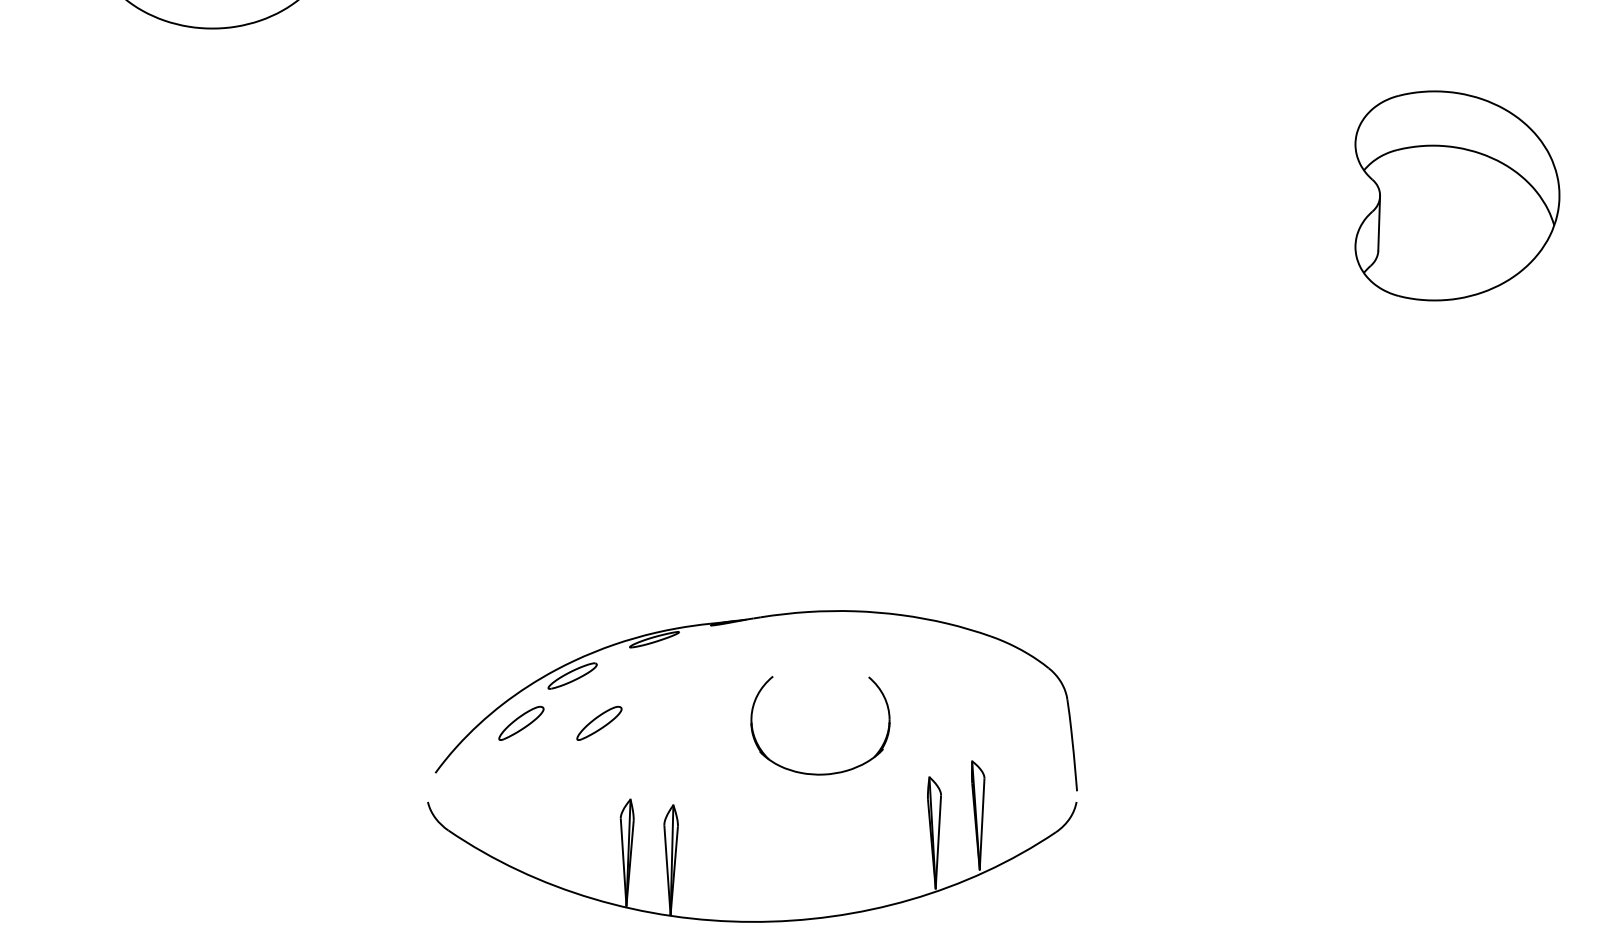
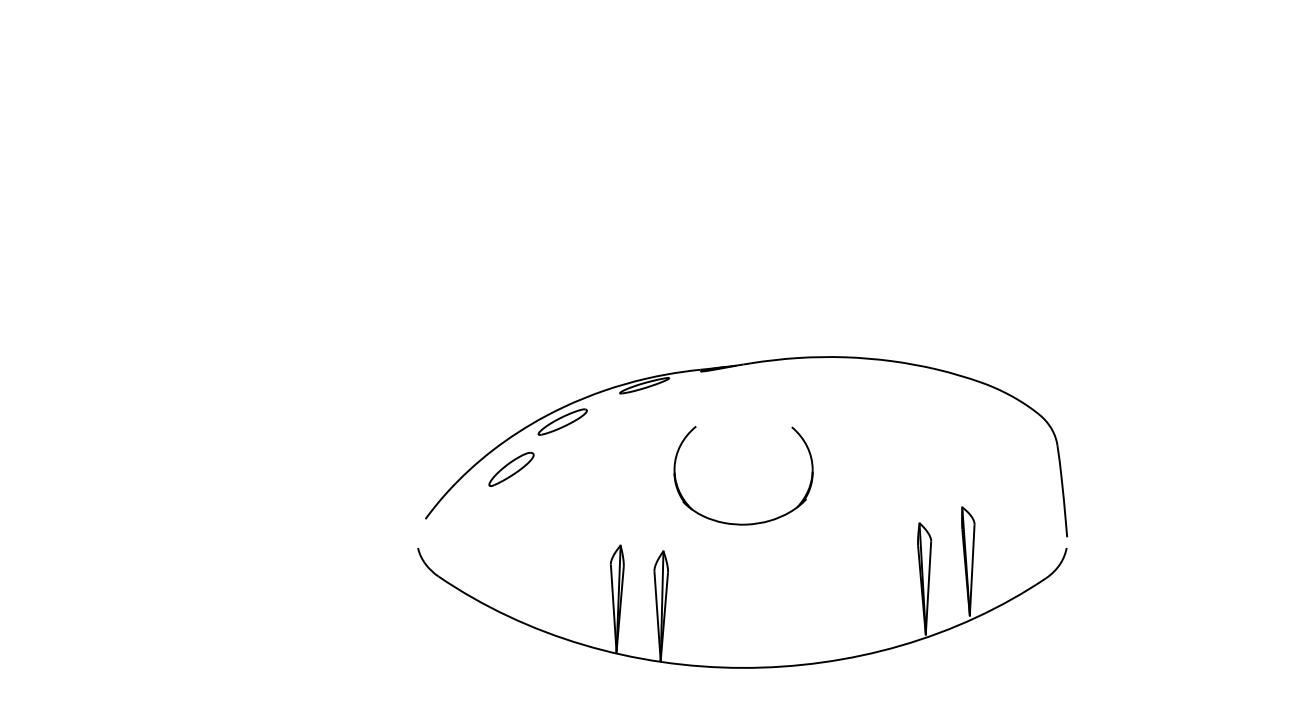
part: (599, 722) -> (589, 468), removed
part: (820, 773) -> (743, 523), moved

